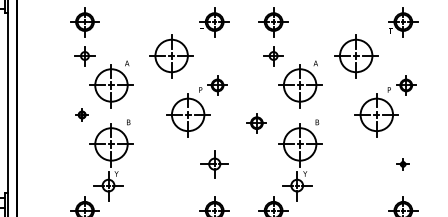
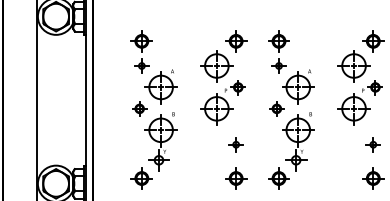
part: (171, 56) -> (216, 66), moved
part: (355, 56) -> (353, 66), moved
part: (81, 114) -> (139, 108), size x1.67
part: (256, 122) -> (276, 108), moved
part: (213, 163) -> (235, 144), size x0.71
part: (402, 163) -> (372, 144), size x1.67

